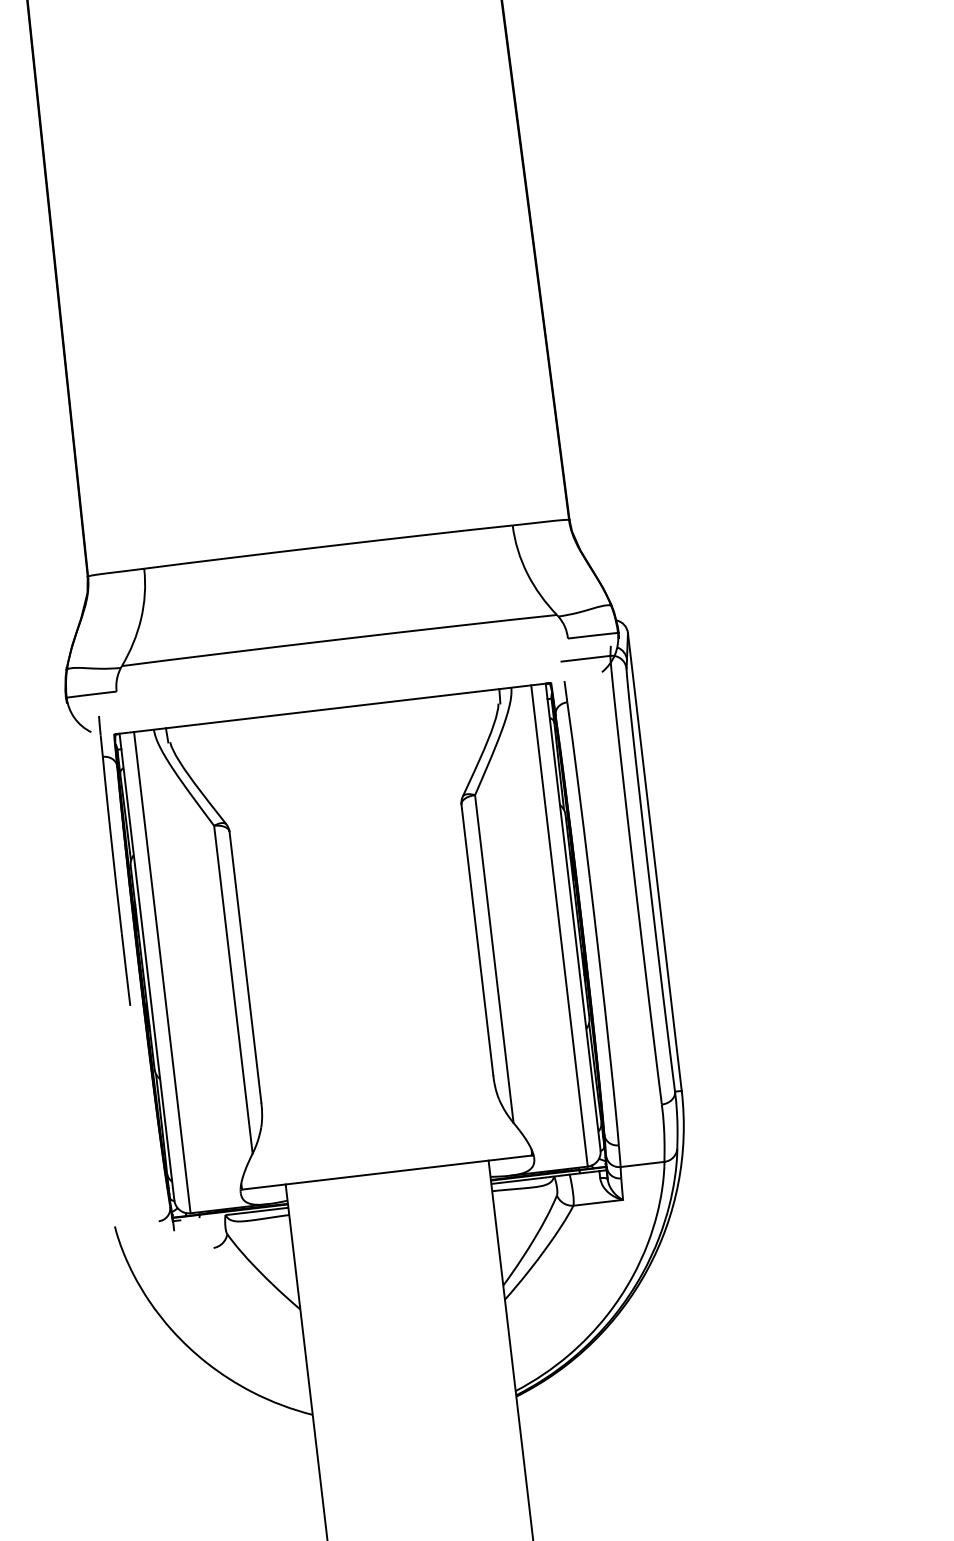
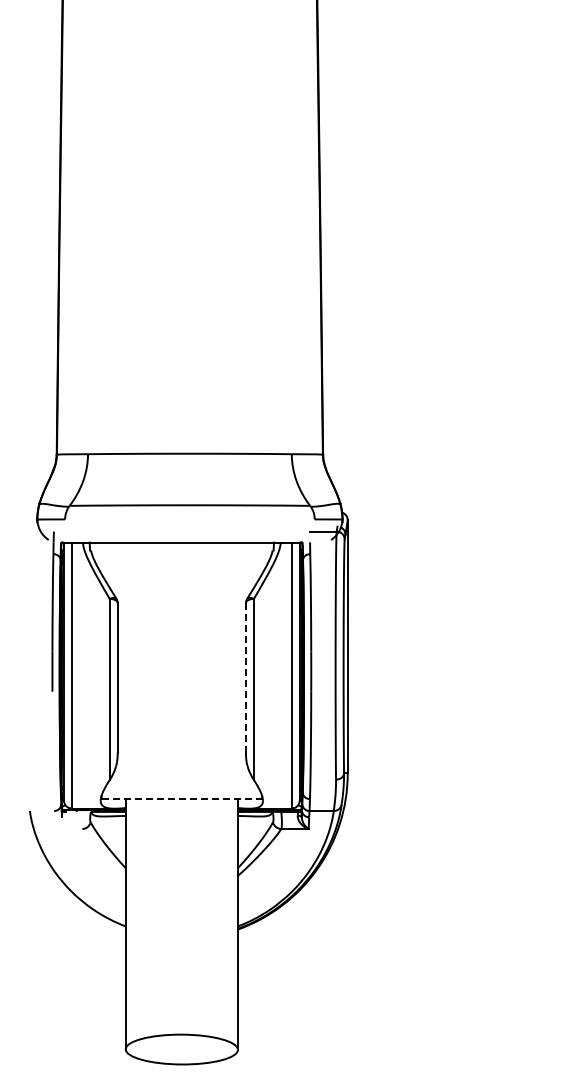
line: (476, 939) -> (245, 677), solid -> dashed
line: (388, 1173) -> (182, 799), solid -> dashed

